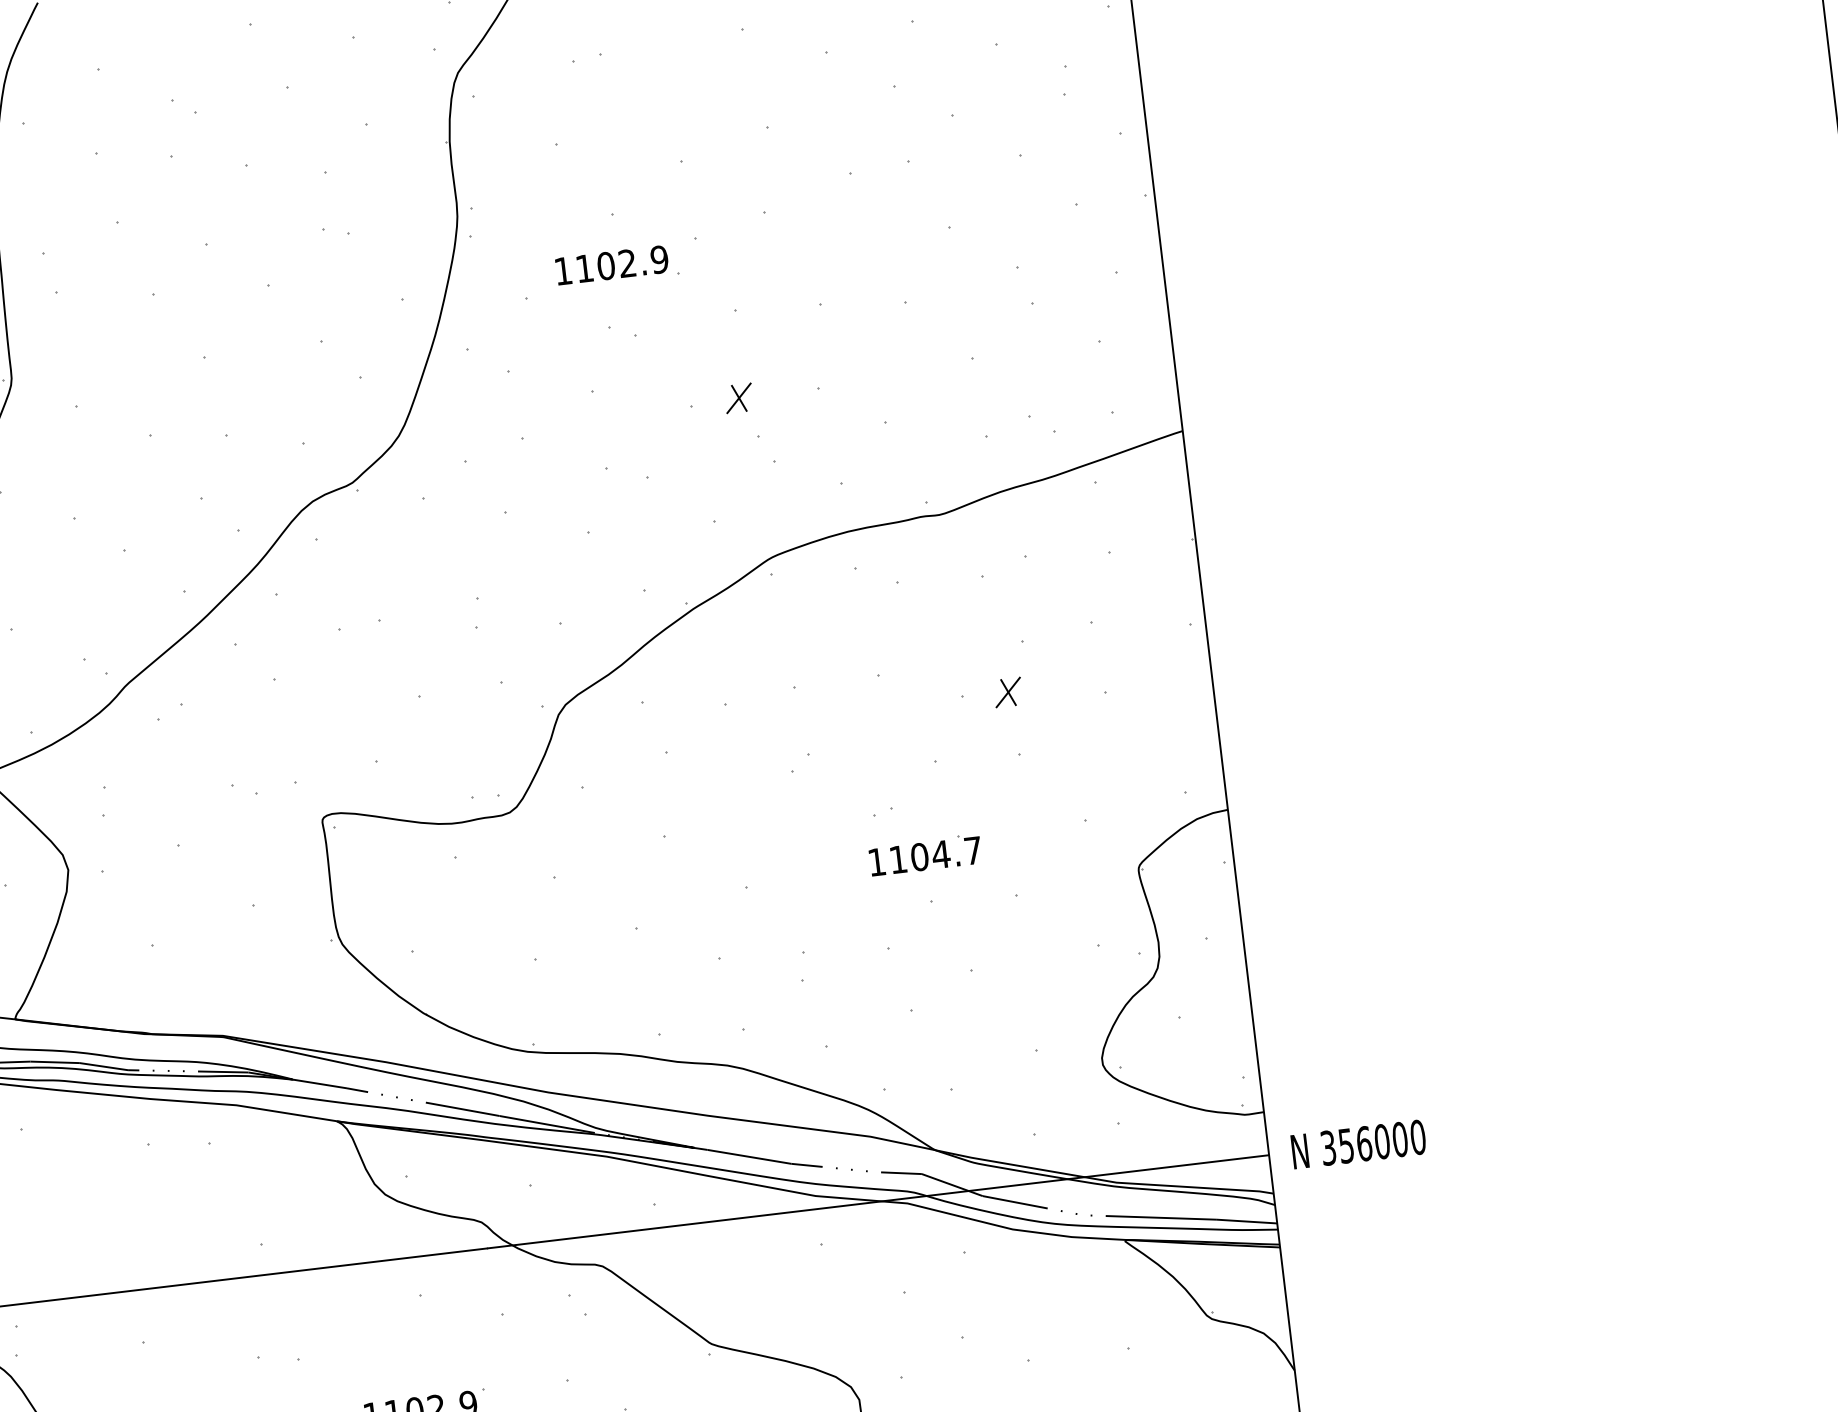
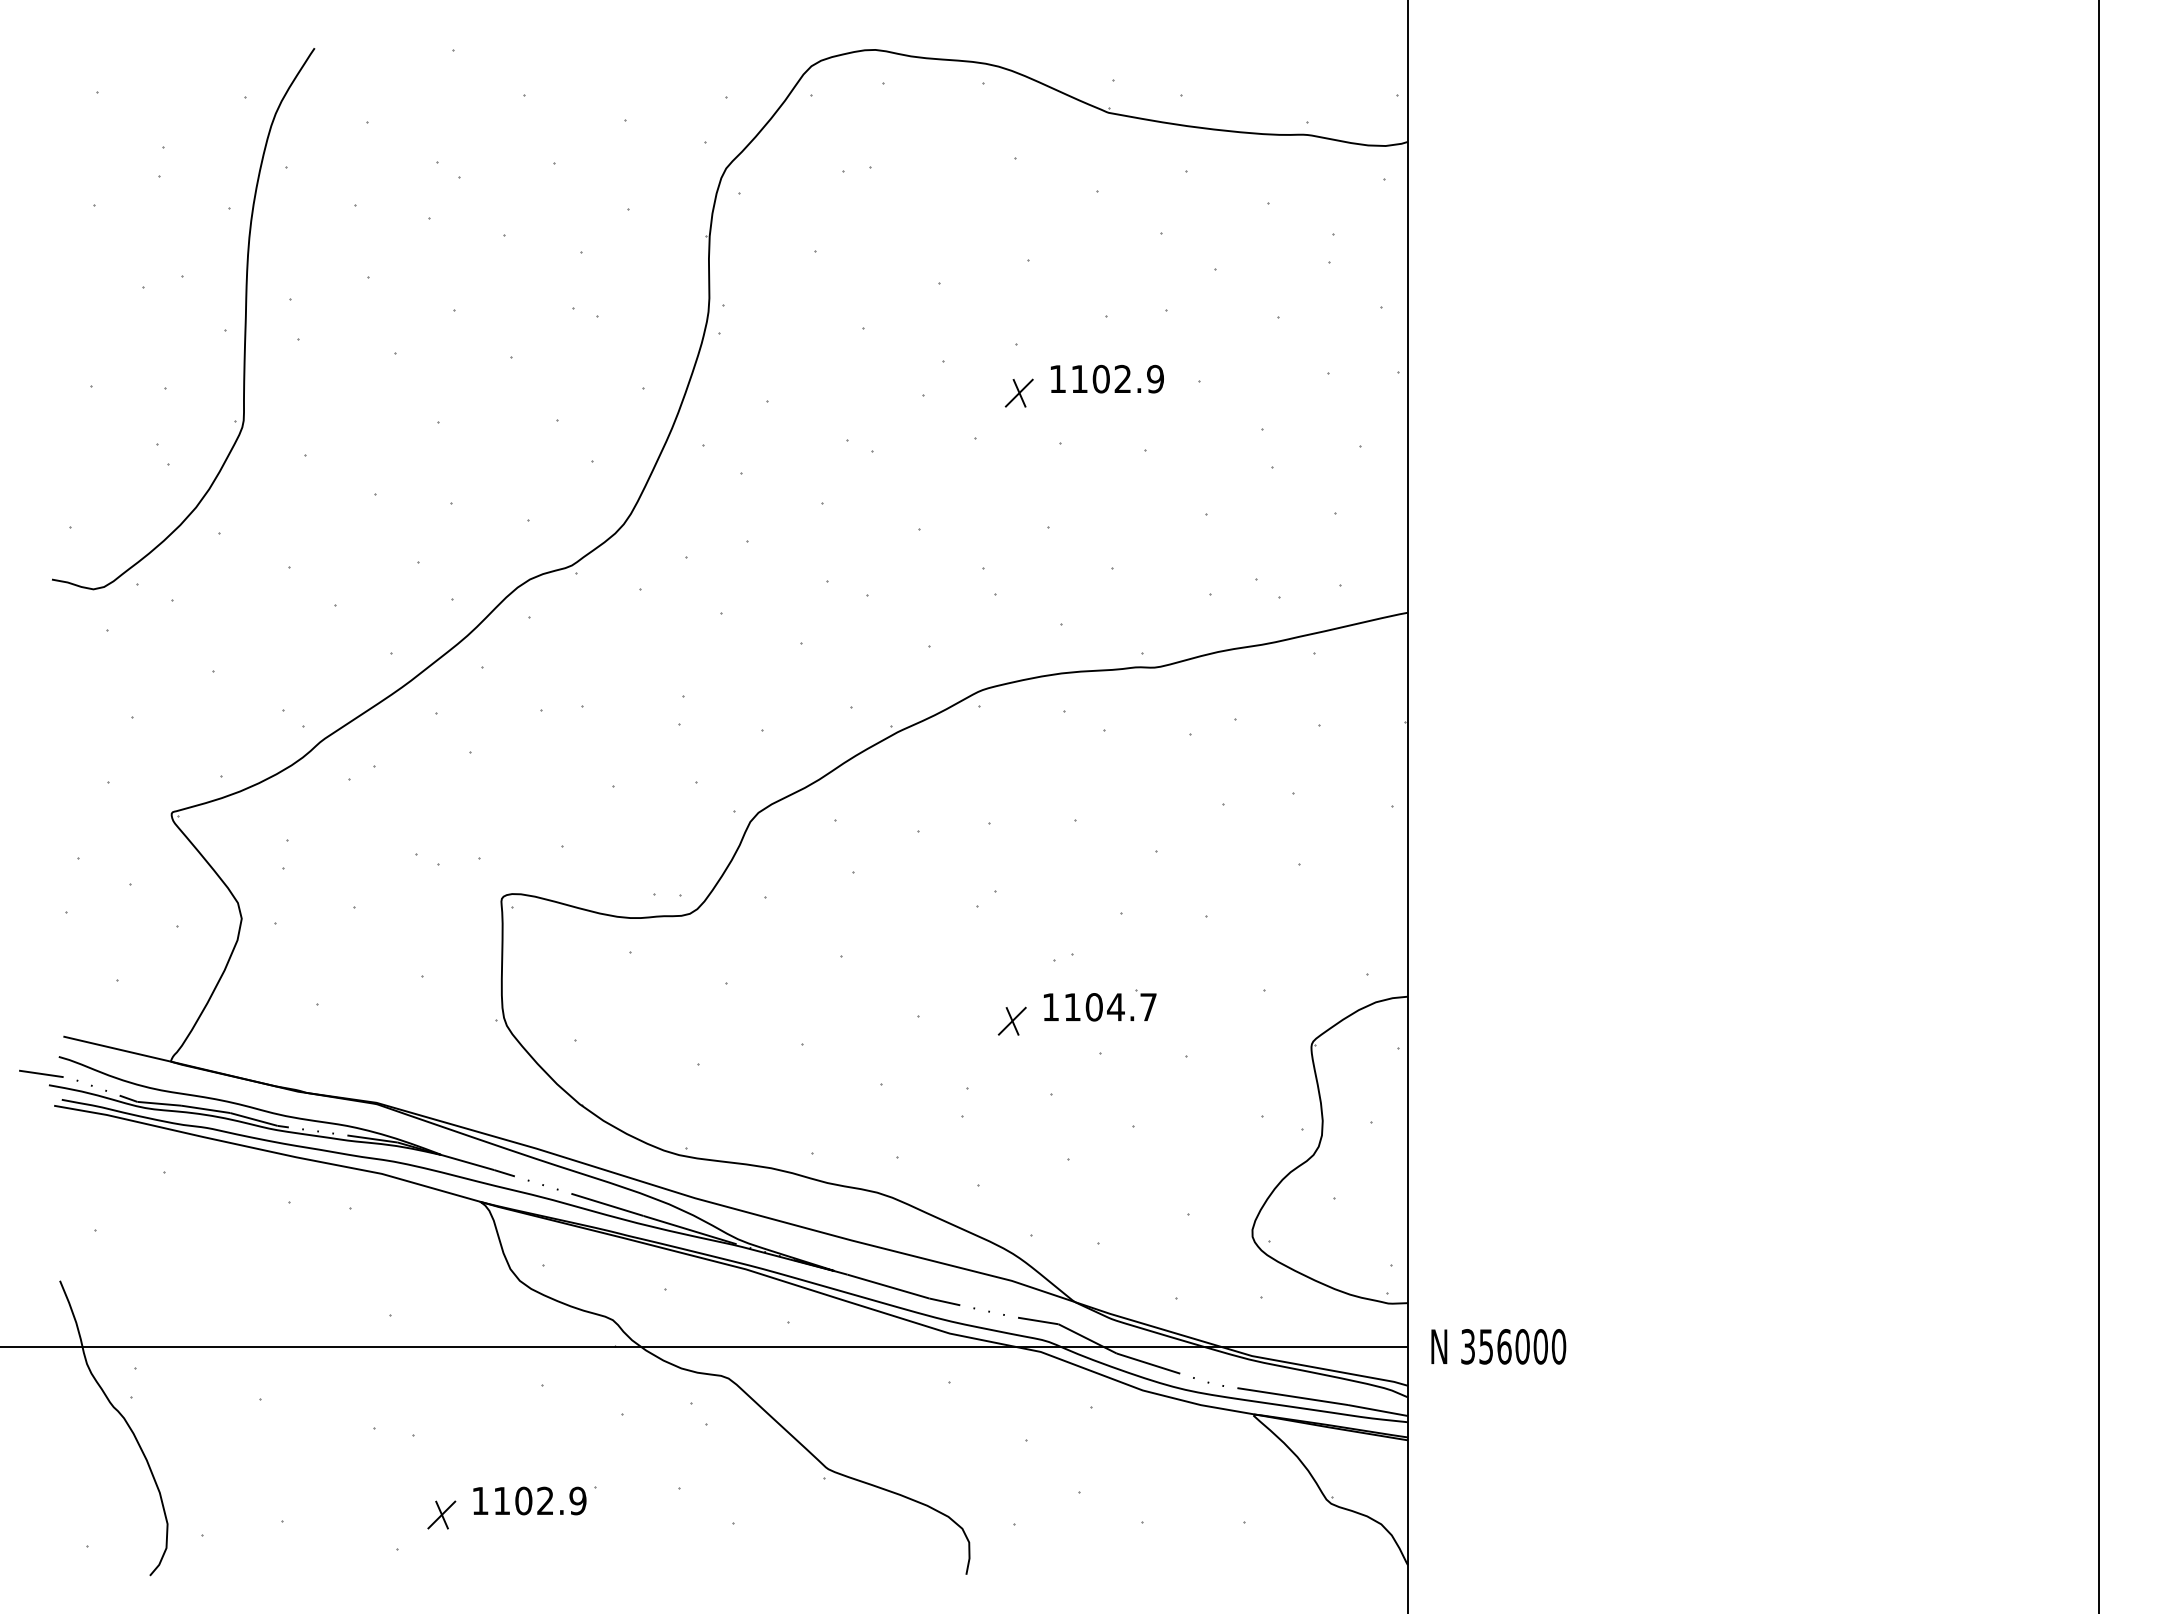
text: (611, 264) -> (1106, 378), moved
part: (738, 397) -> (1018, 392), moved
part: (1007, 691) -> (1011, 1020), moved

